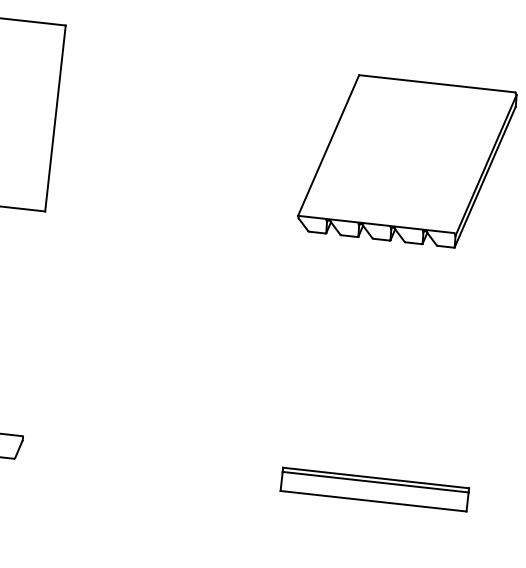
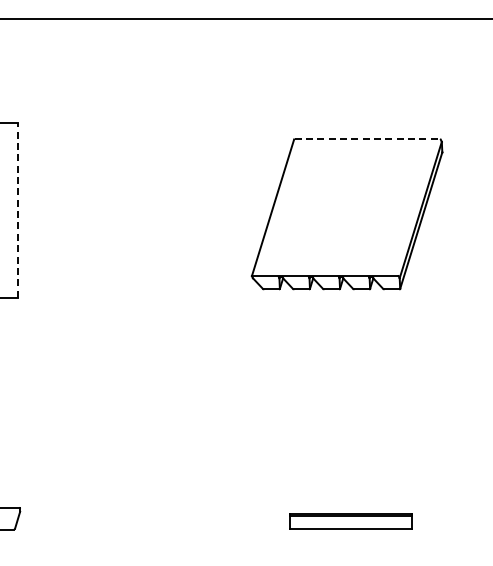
line: (437, 83) -> (367, 139), solid -> dashed
line: (55, 118) -> (17, 210), solid -> dashed
part: (374, 488) -> (350, 520), size x0.7

